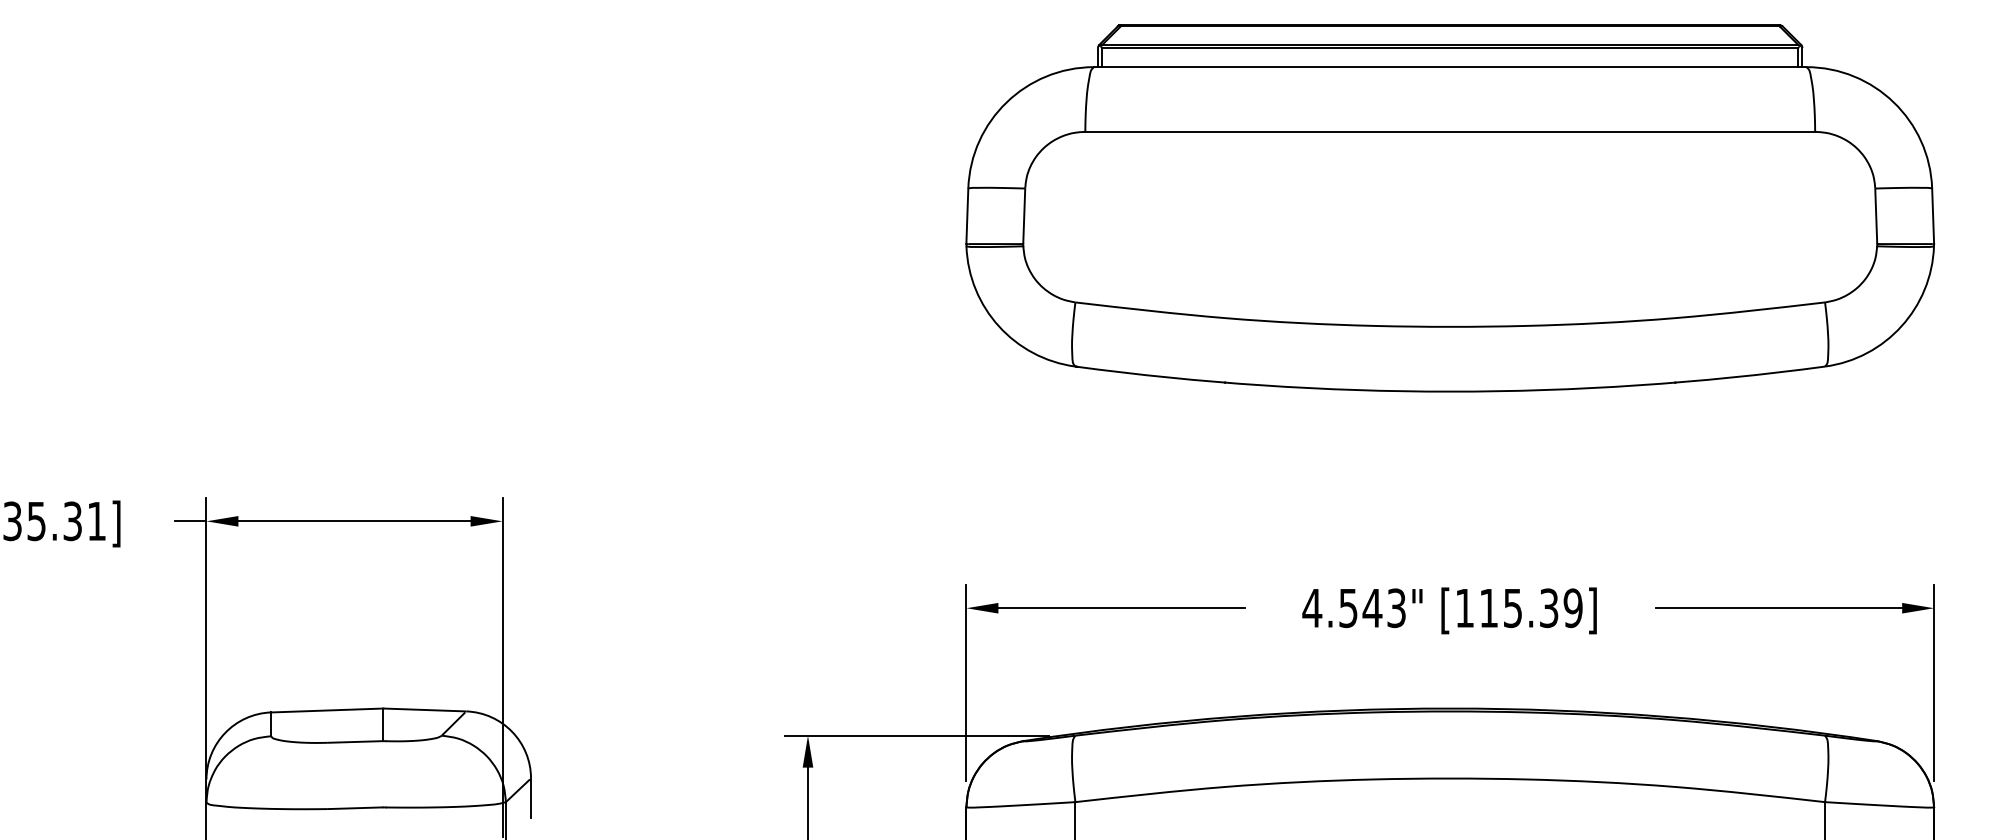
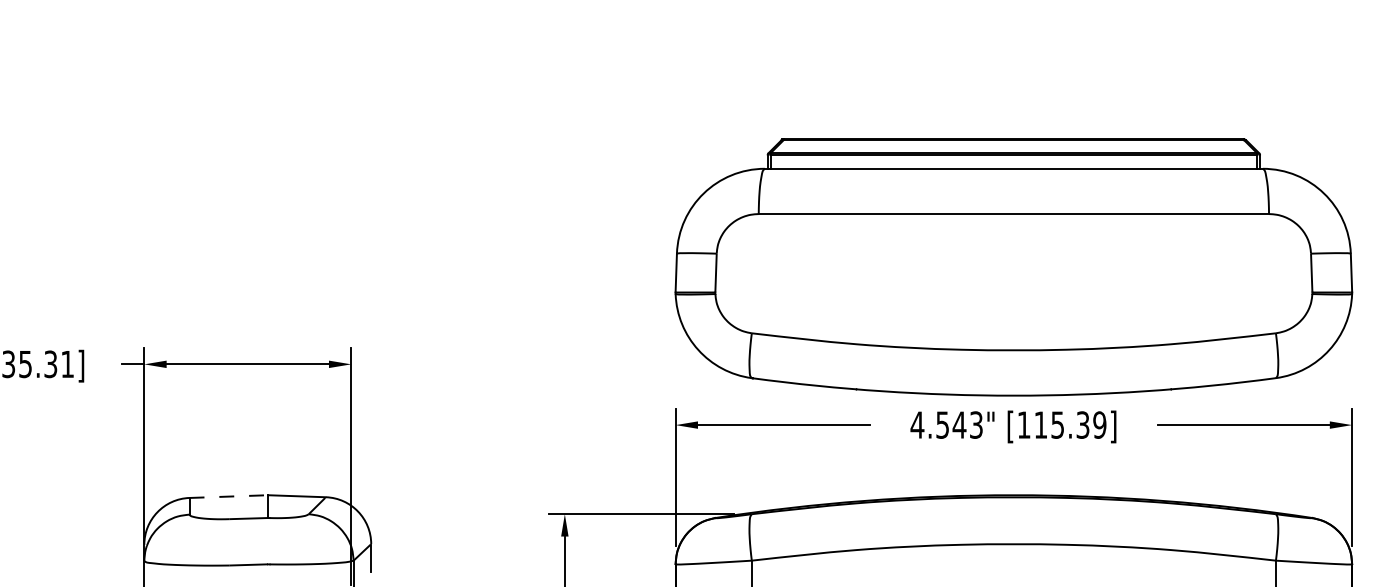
part: (1449, 208) -> (1013, 267), moved
line: (328, 710) -> (229, 496), solid -> dashed

